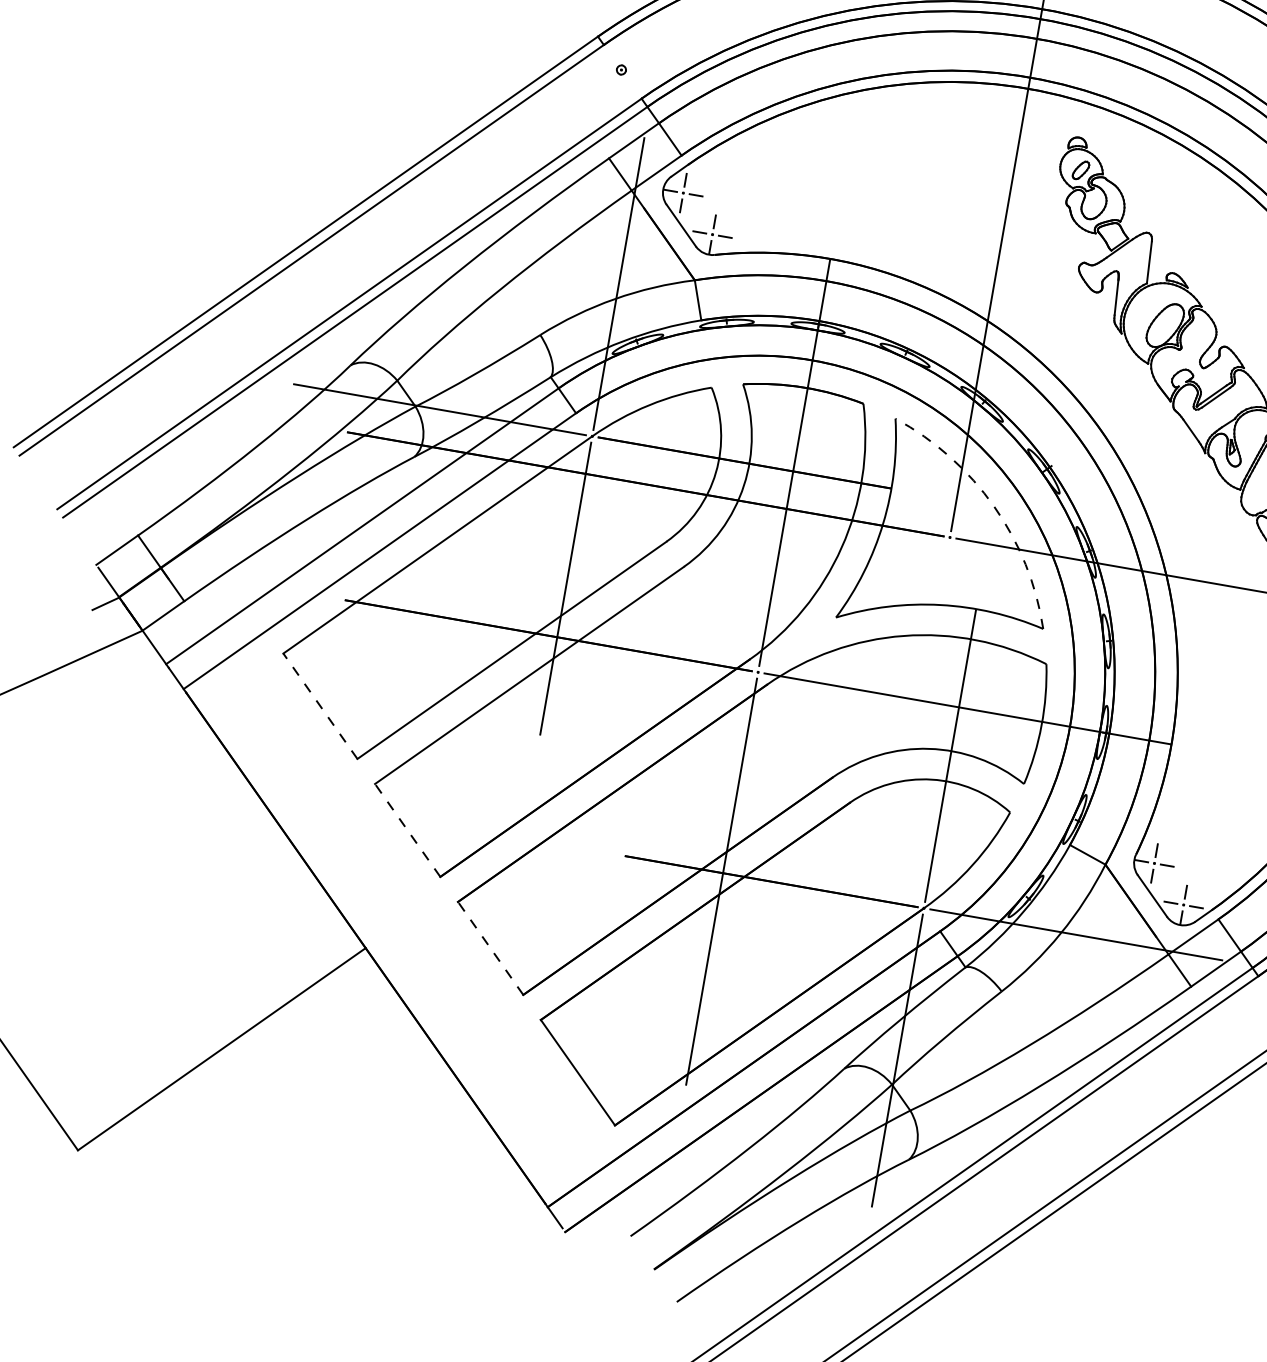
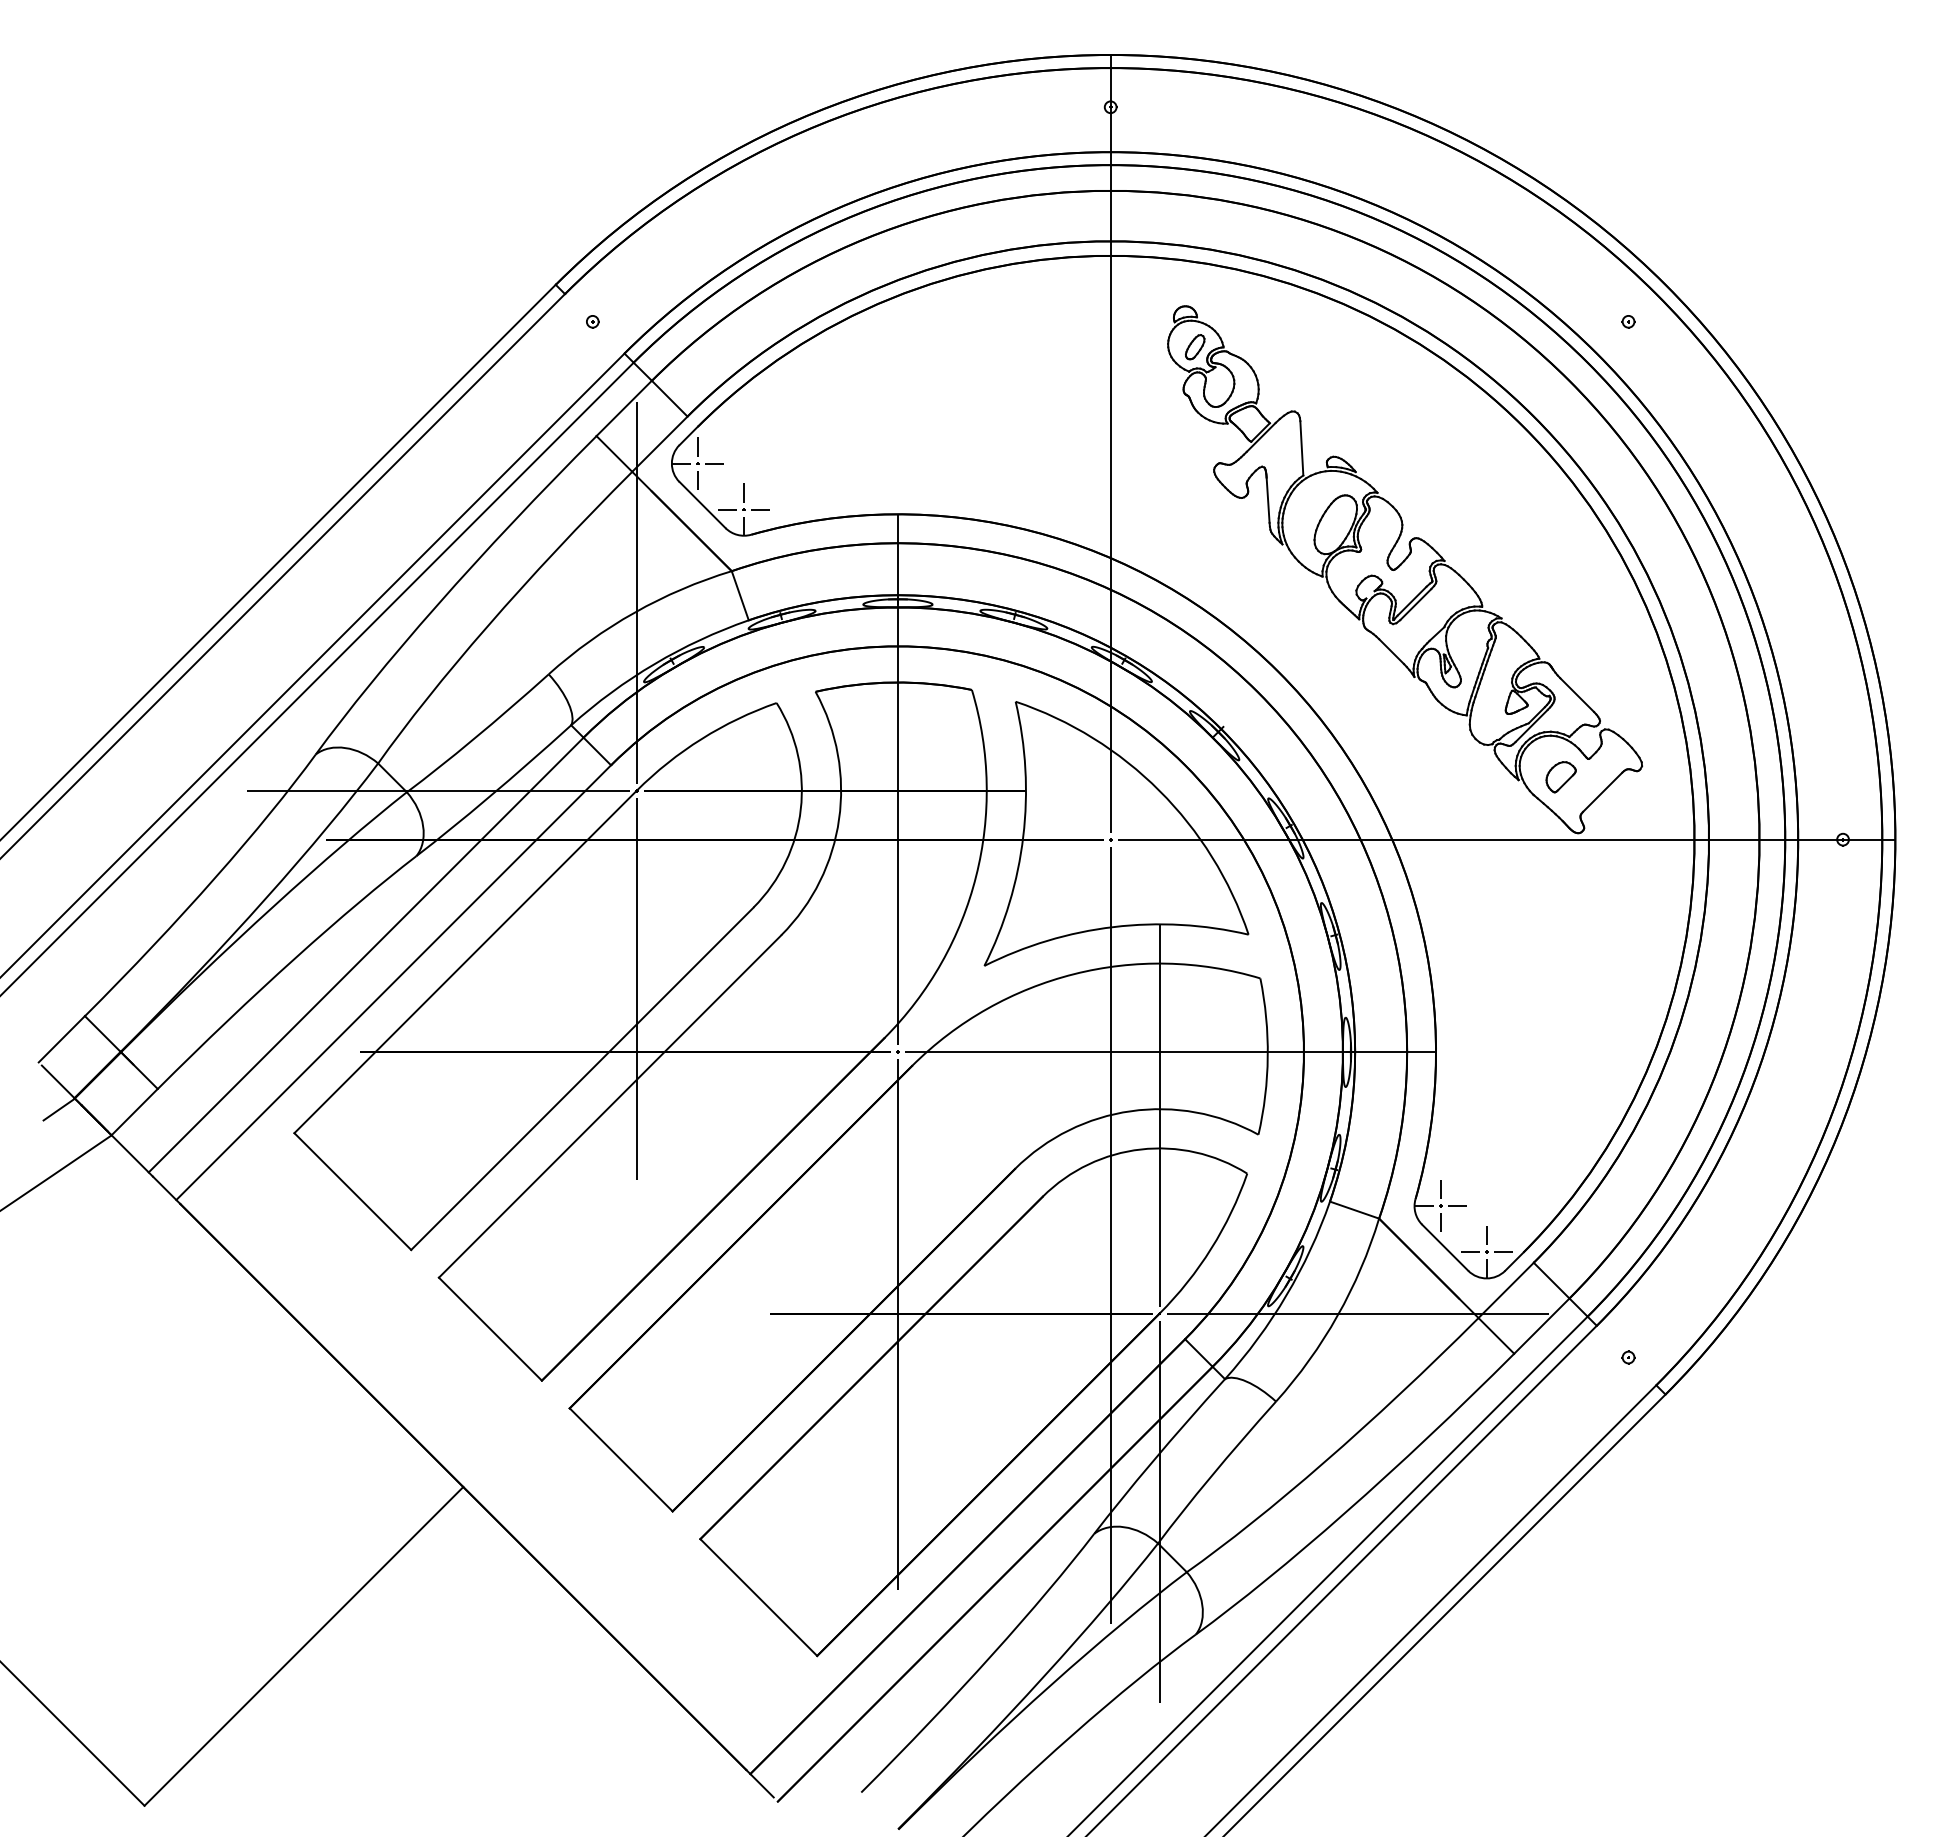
arc: (994, 506) -> (1159, 790), dashed -> solid
line: (320, 706) -> (352, 1191), dashed -> solid
line: (407, 830) -> (490, 1329), dashed -> solid
line: (896, 841) -> (1110, 1235), added
line: (490, 948) -> (621, 1459), dashed -> solid

